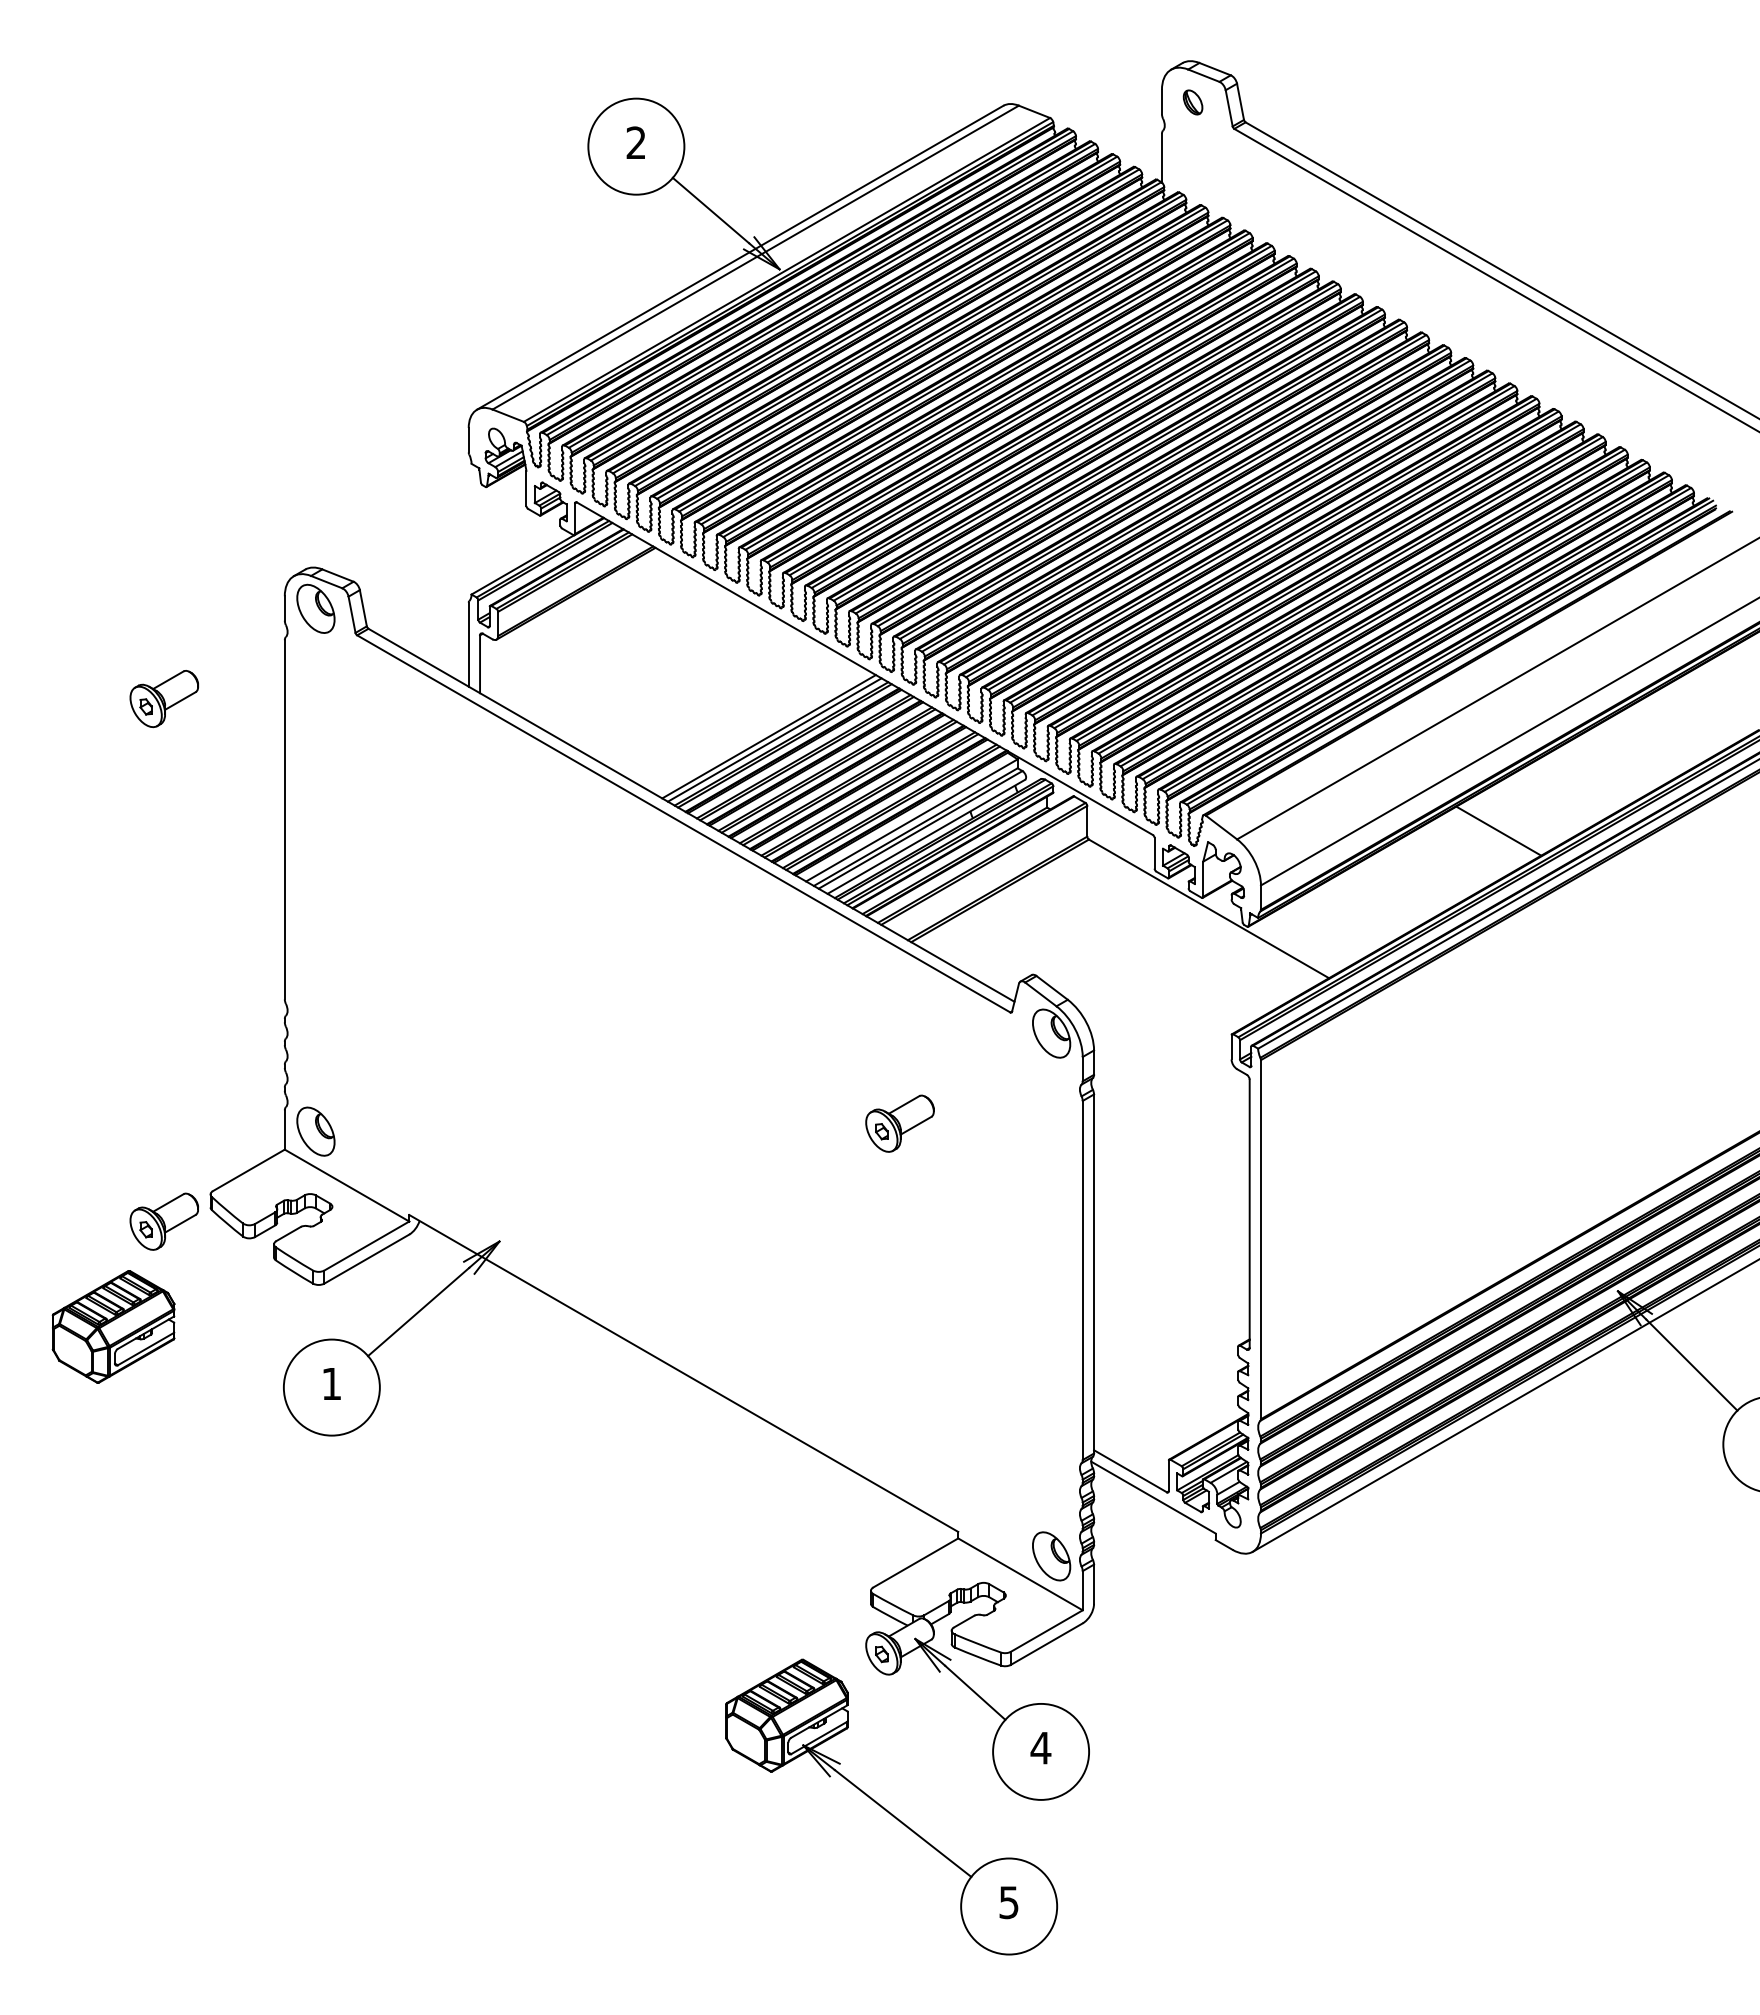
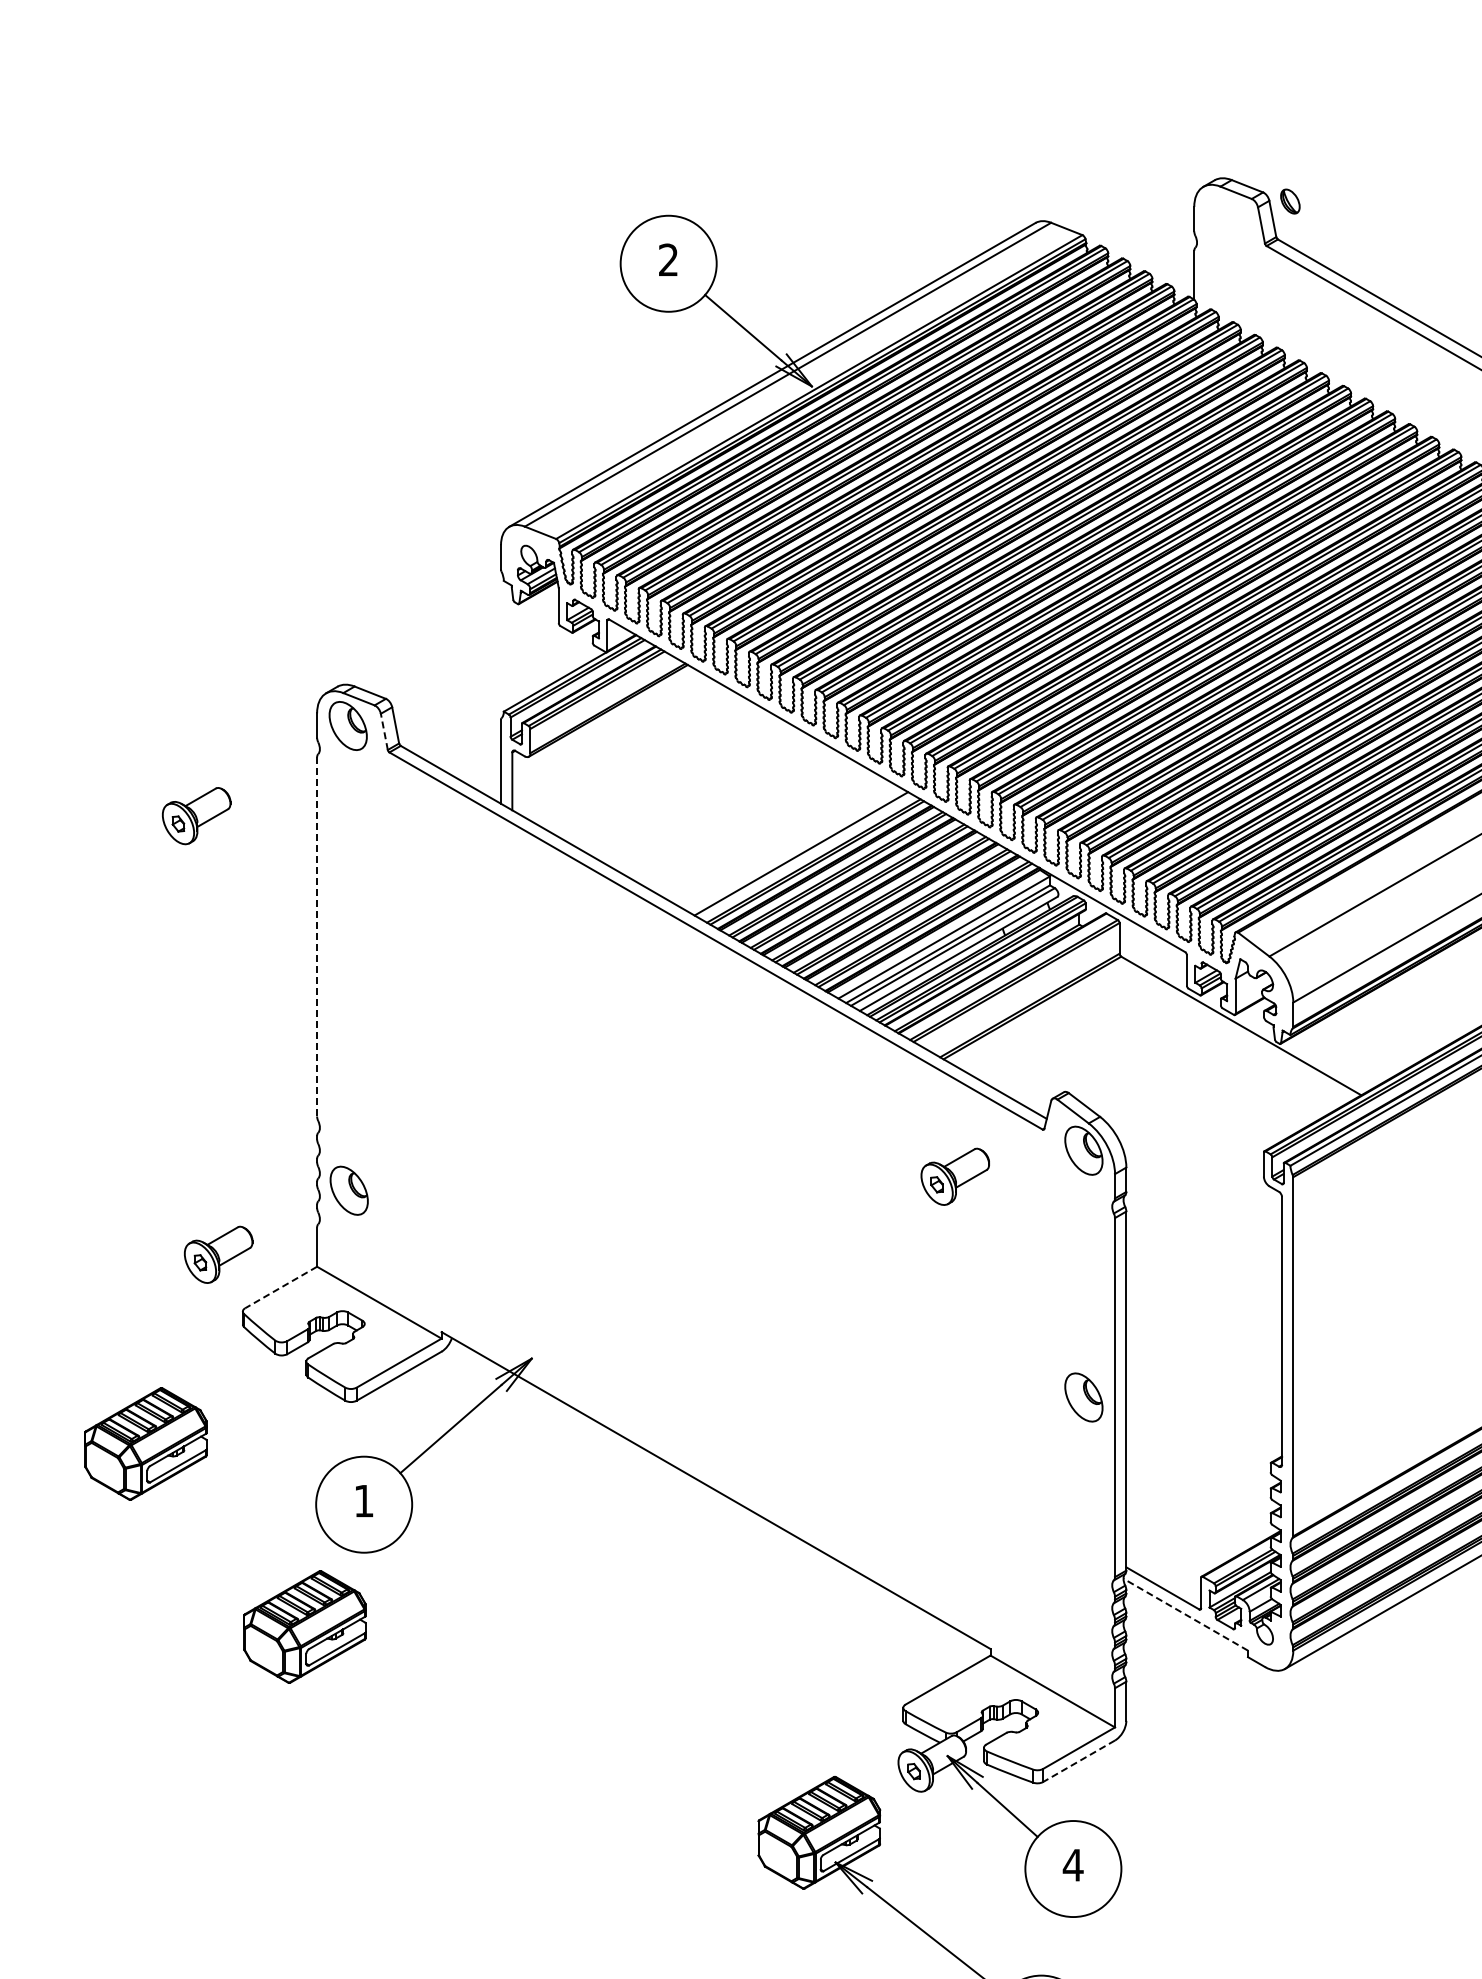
part: (1192, 102) -> (1289, 201), moved
line: (351, 614) -> (383, 731), solid -> dashed
line: (774, 739) -> (806, 856), removed
line: (284, 819) -> (316, 936), solid -> dashed
part: (899, 1123) -> (954, 1176), moved
part: (315, 1131) -> (348, 1190), moved
line: (248, 1170) -> (280, 1287), solid -> dashed
part: (163, 1221) -> (217, 1254), moved
line: (1153, 1497) -> (1185, 1614), solid -> dashed
part: (272, 1509) -> (304, 1626), added
part: (1051, 1556) -> (1083, 1397), moved
line: (1046, 1644) -> (1078, 1761), solid -> dashed

